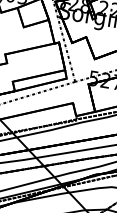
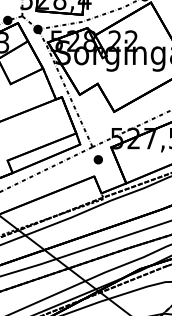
part: (77, 91) -> (97, 159), added

